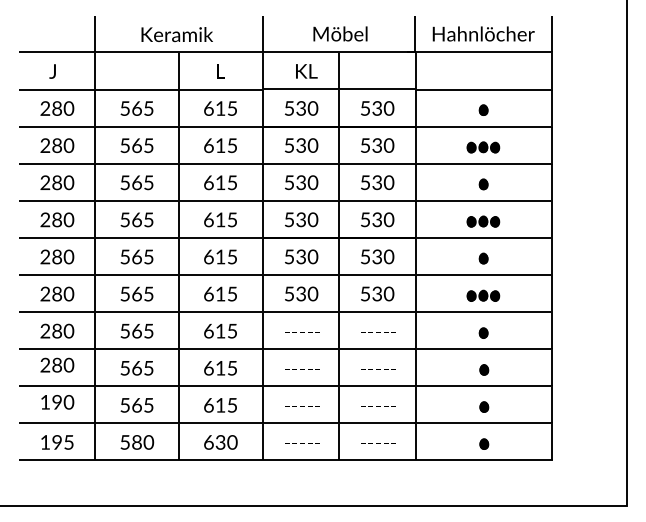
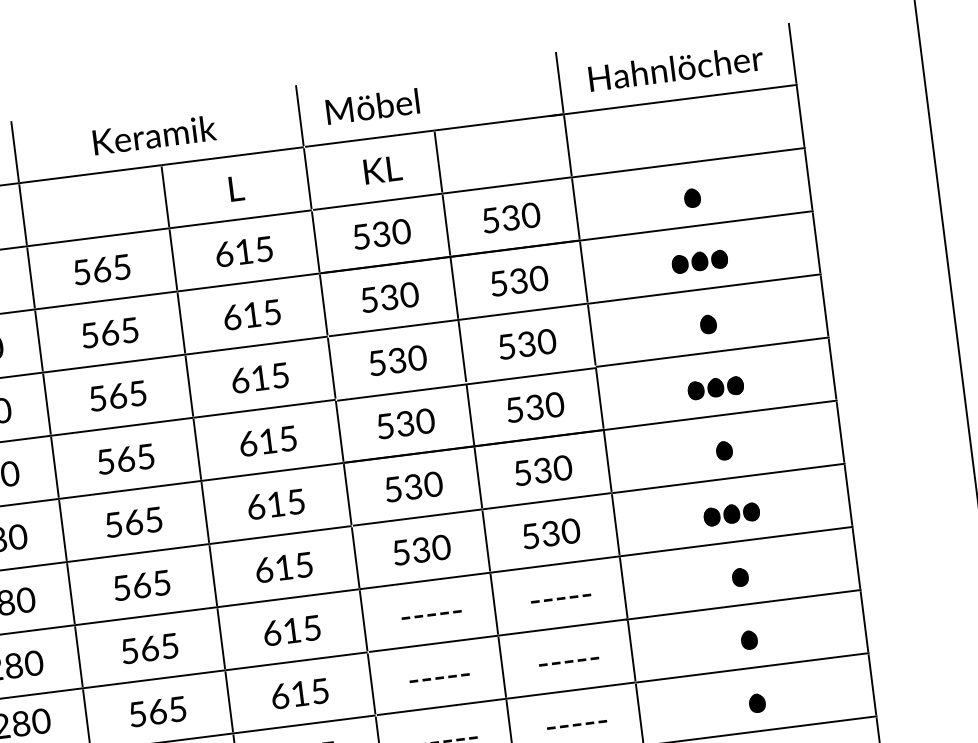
text: (340, 33) -> (372, 105), moved

